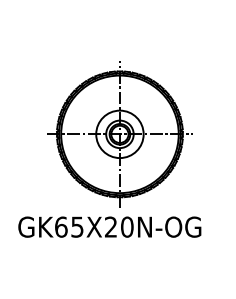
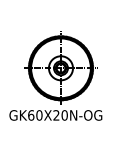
text: (77, 227) -> (39, 115), GK65X20N-OG -> GK60X20N-OG

